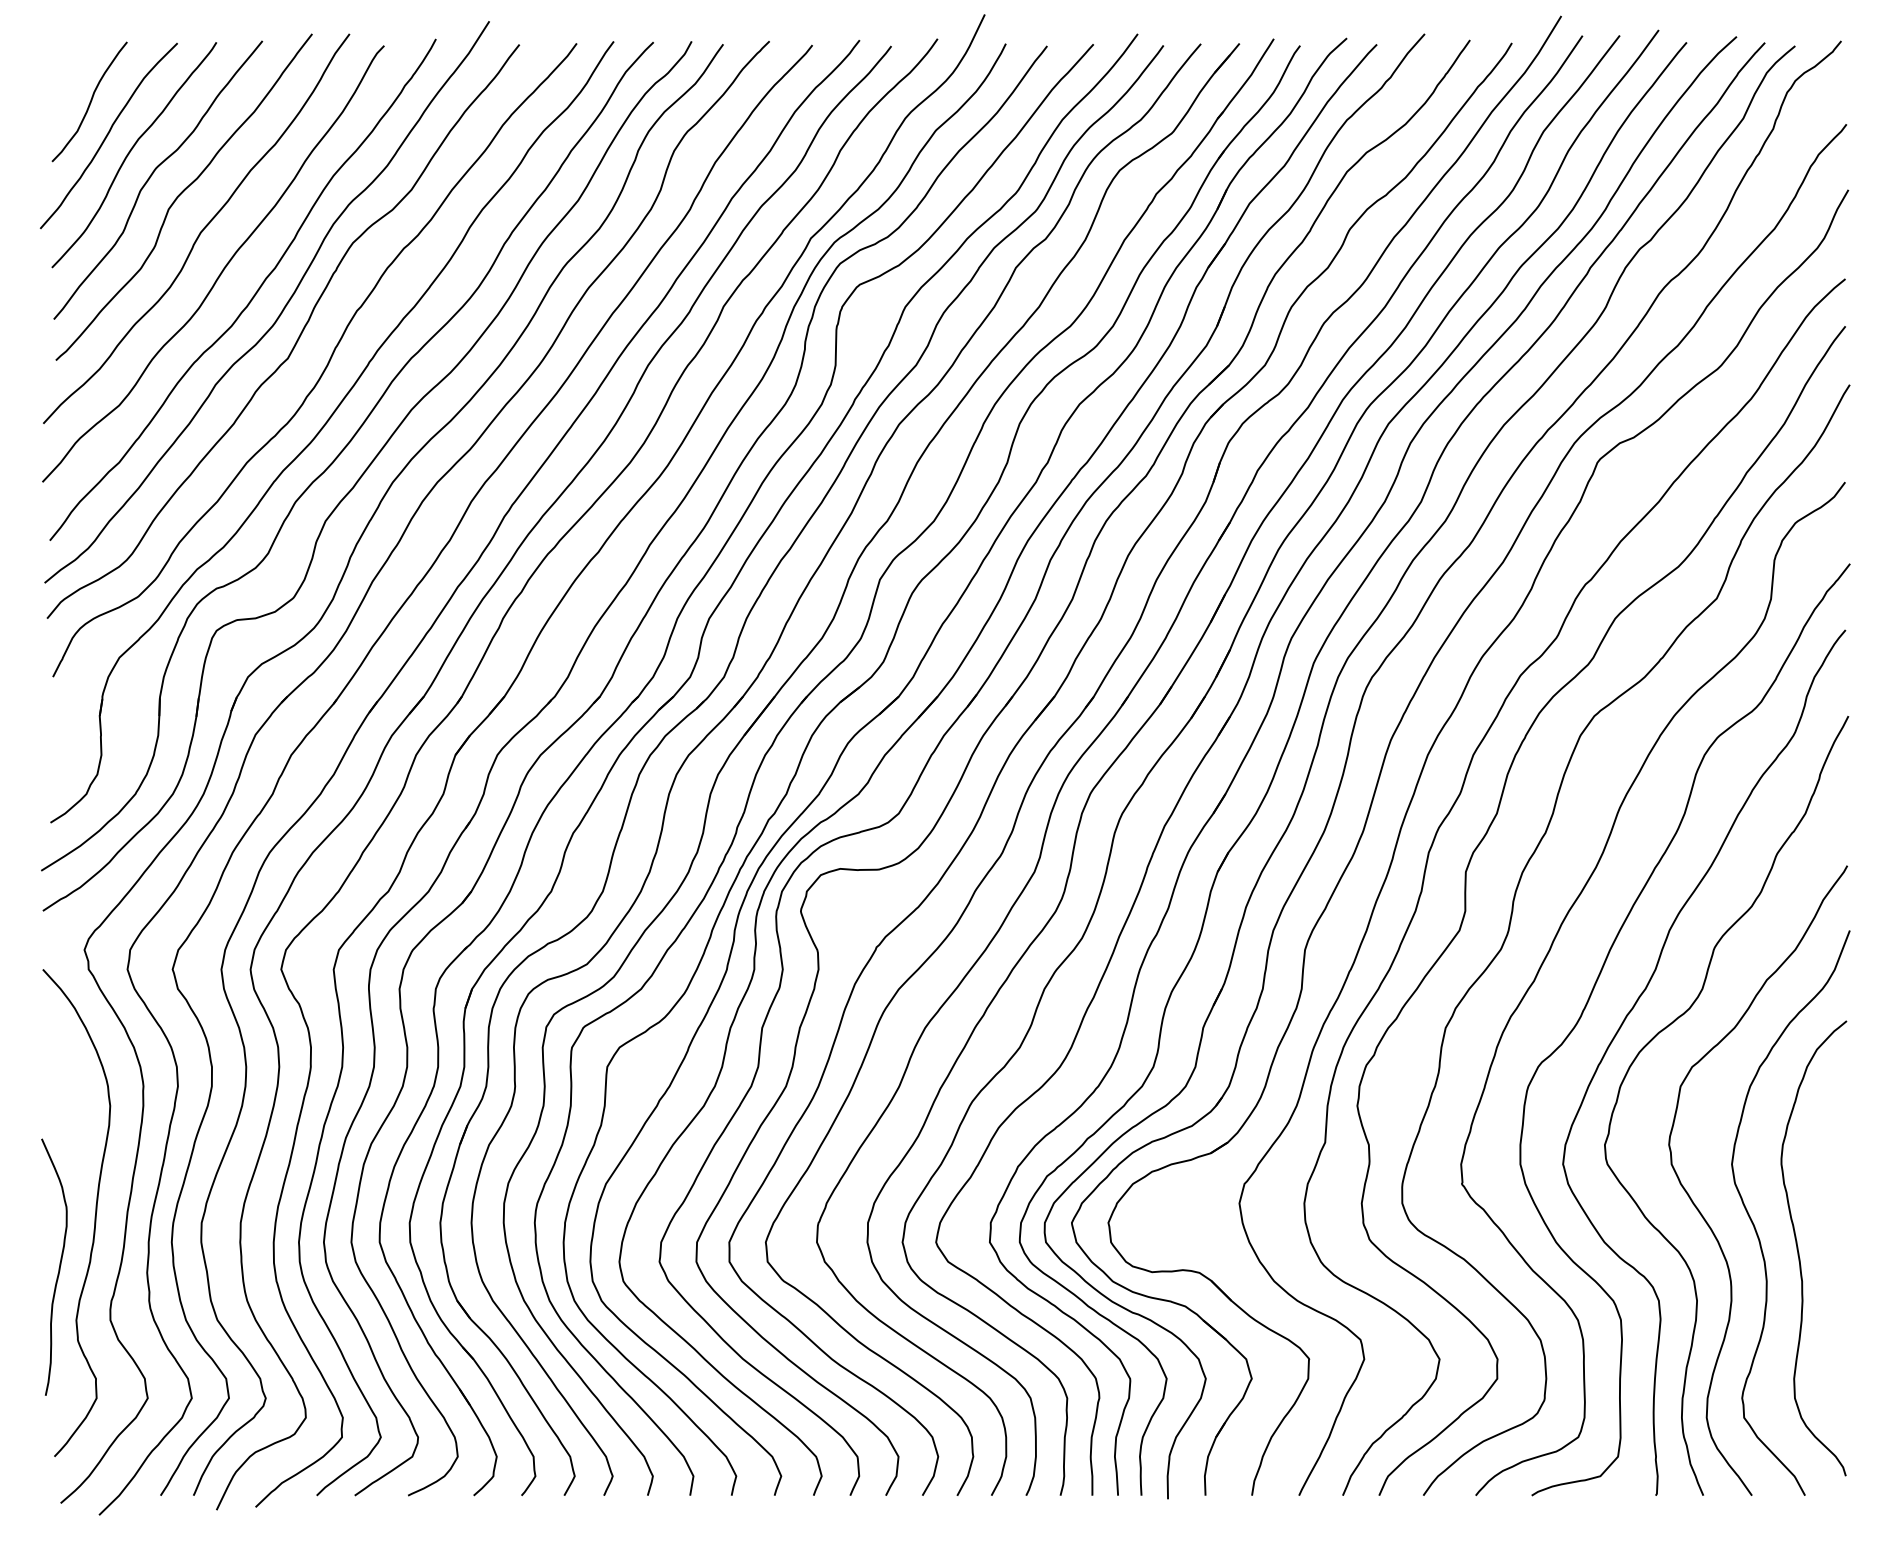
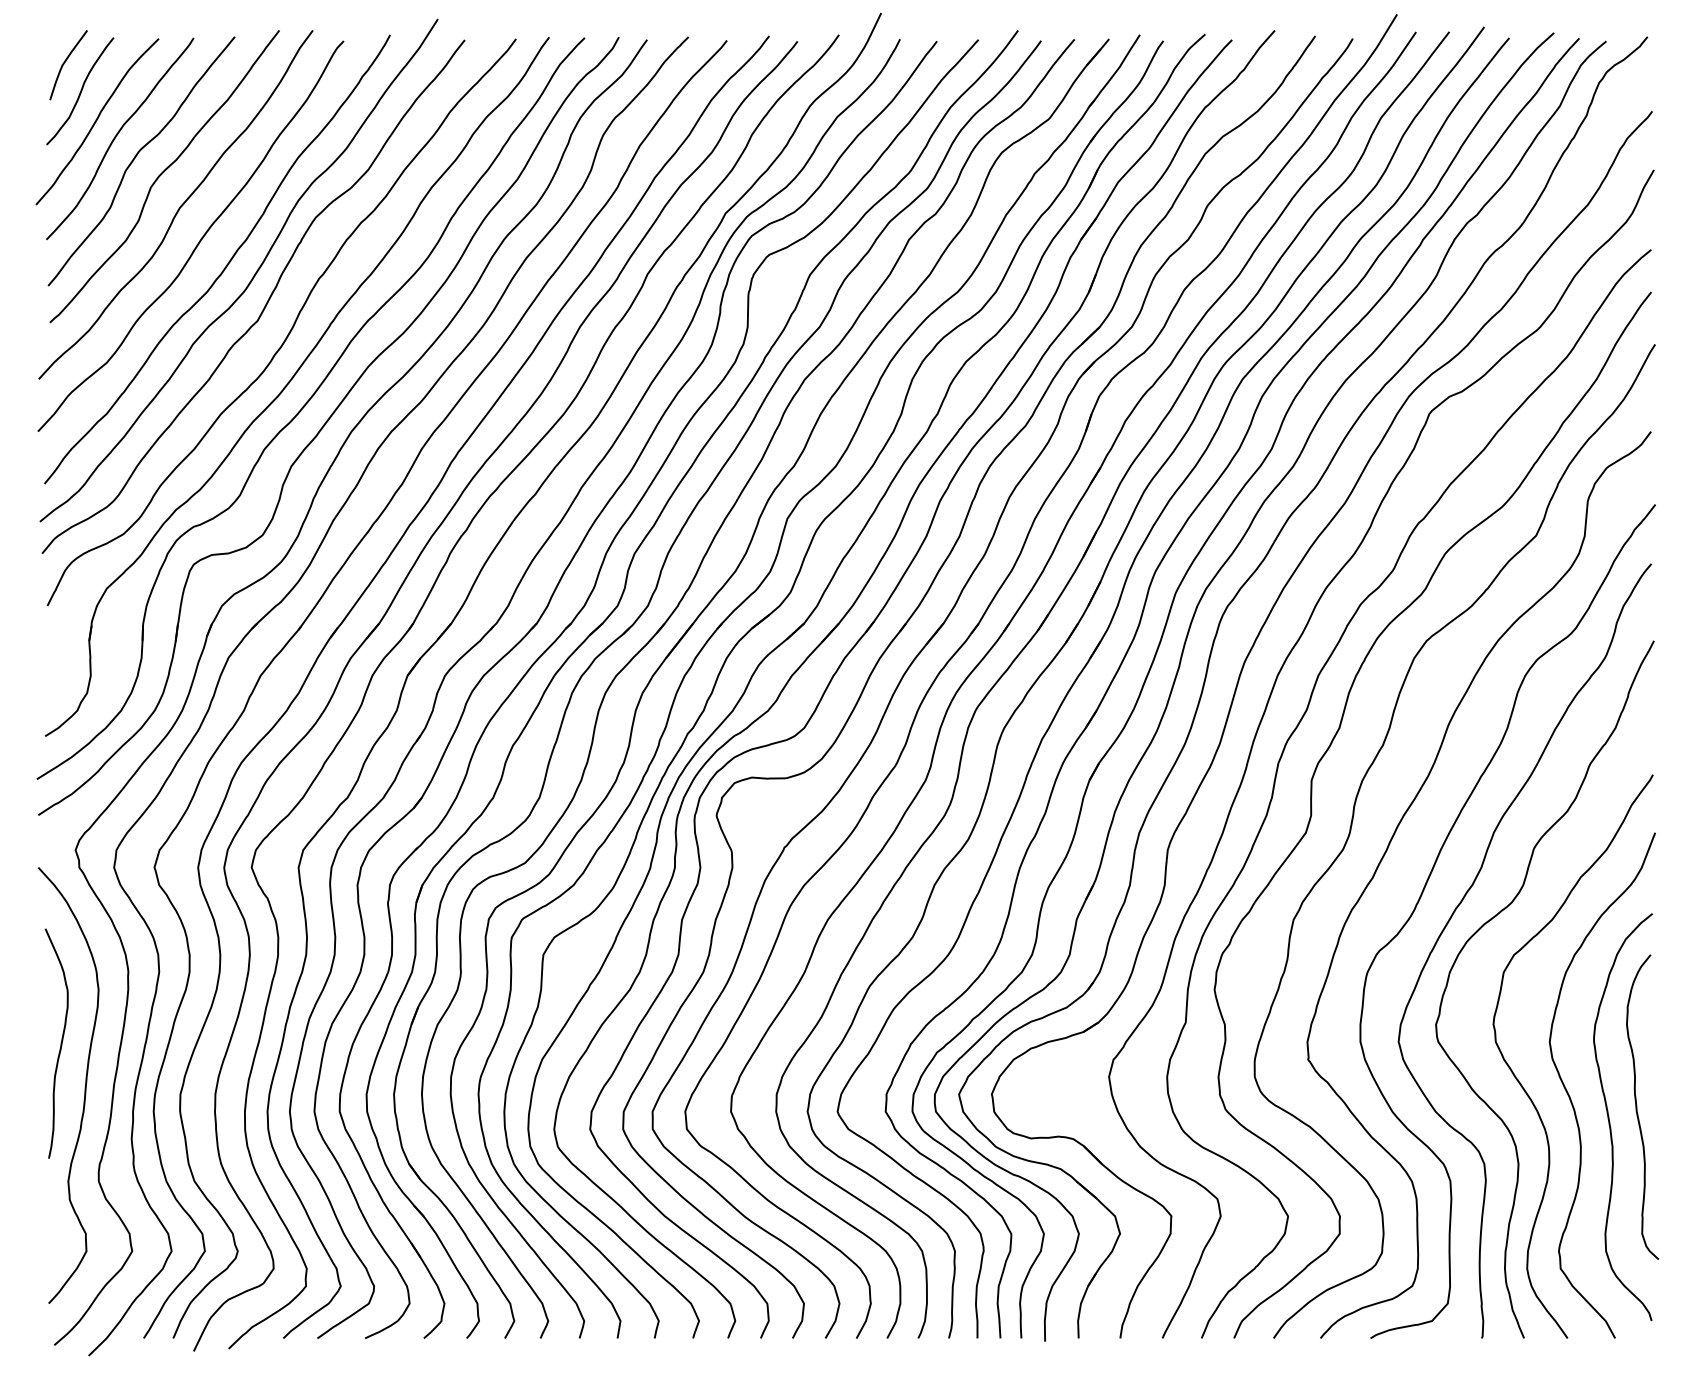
curve: (73, 69) -> (65, 62), added
curve: (1829, 1236) -> (1637, 1106), added
curve: (58, 1268) -> (60, 1044), moved

